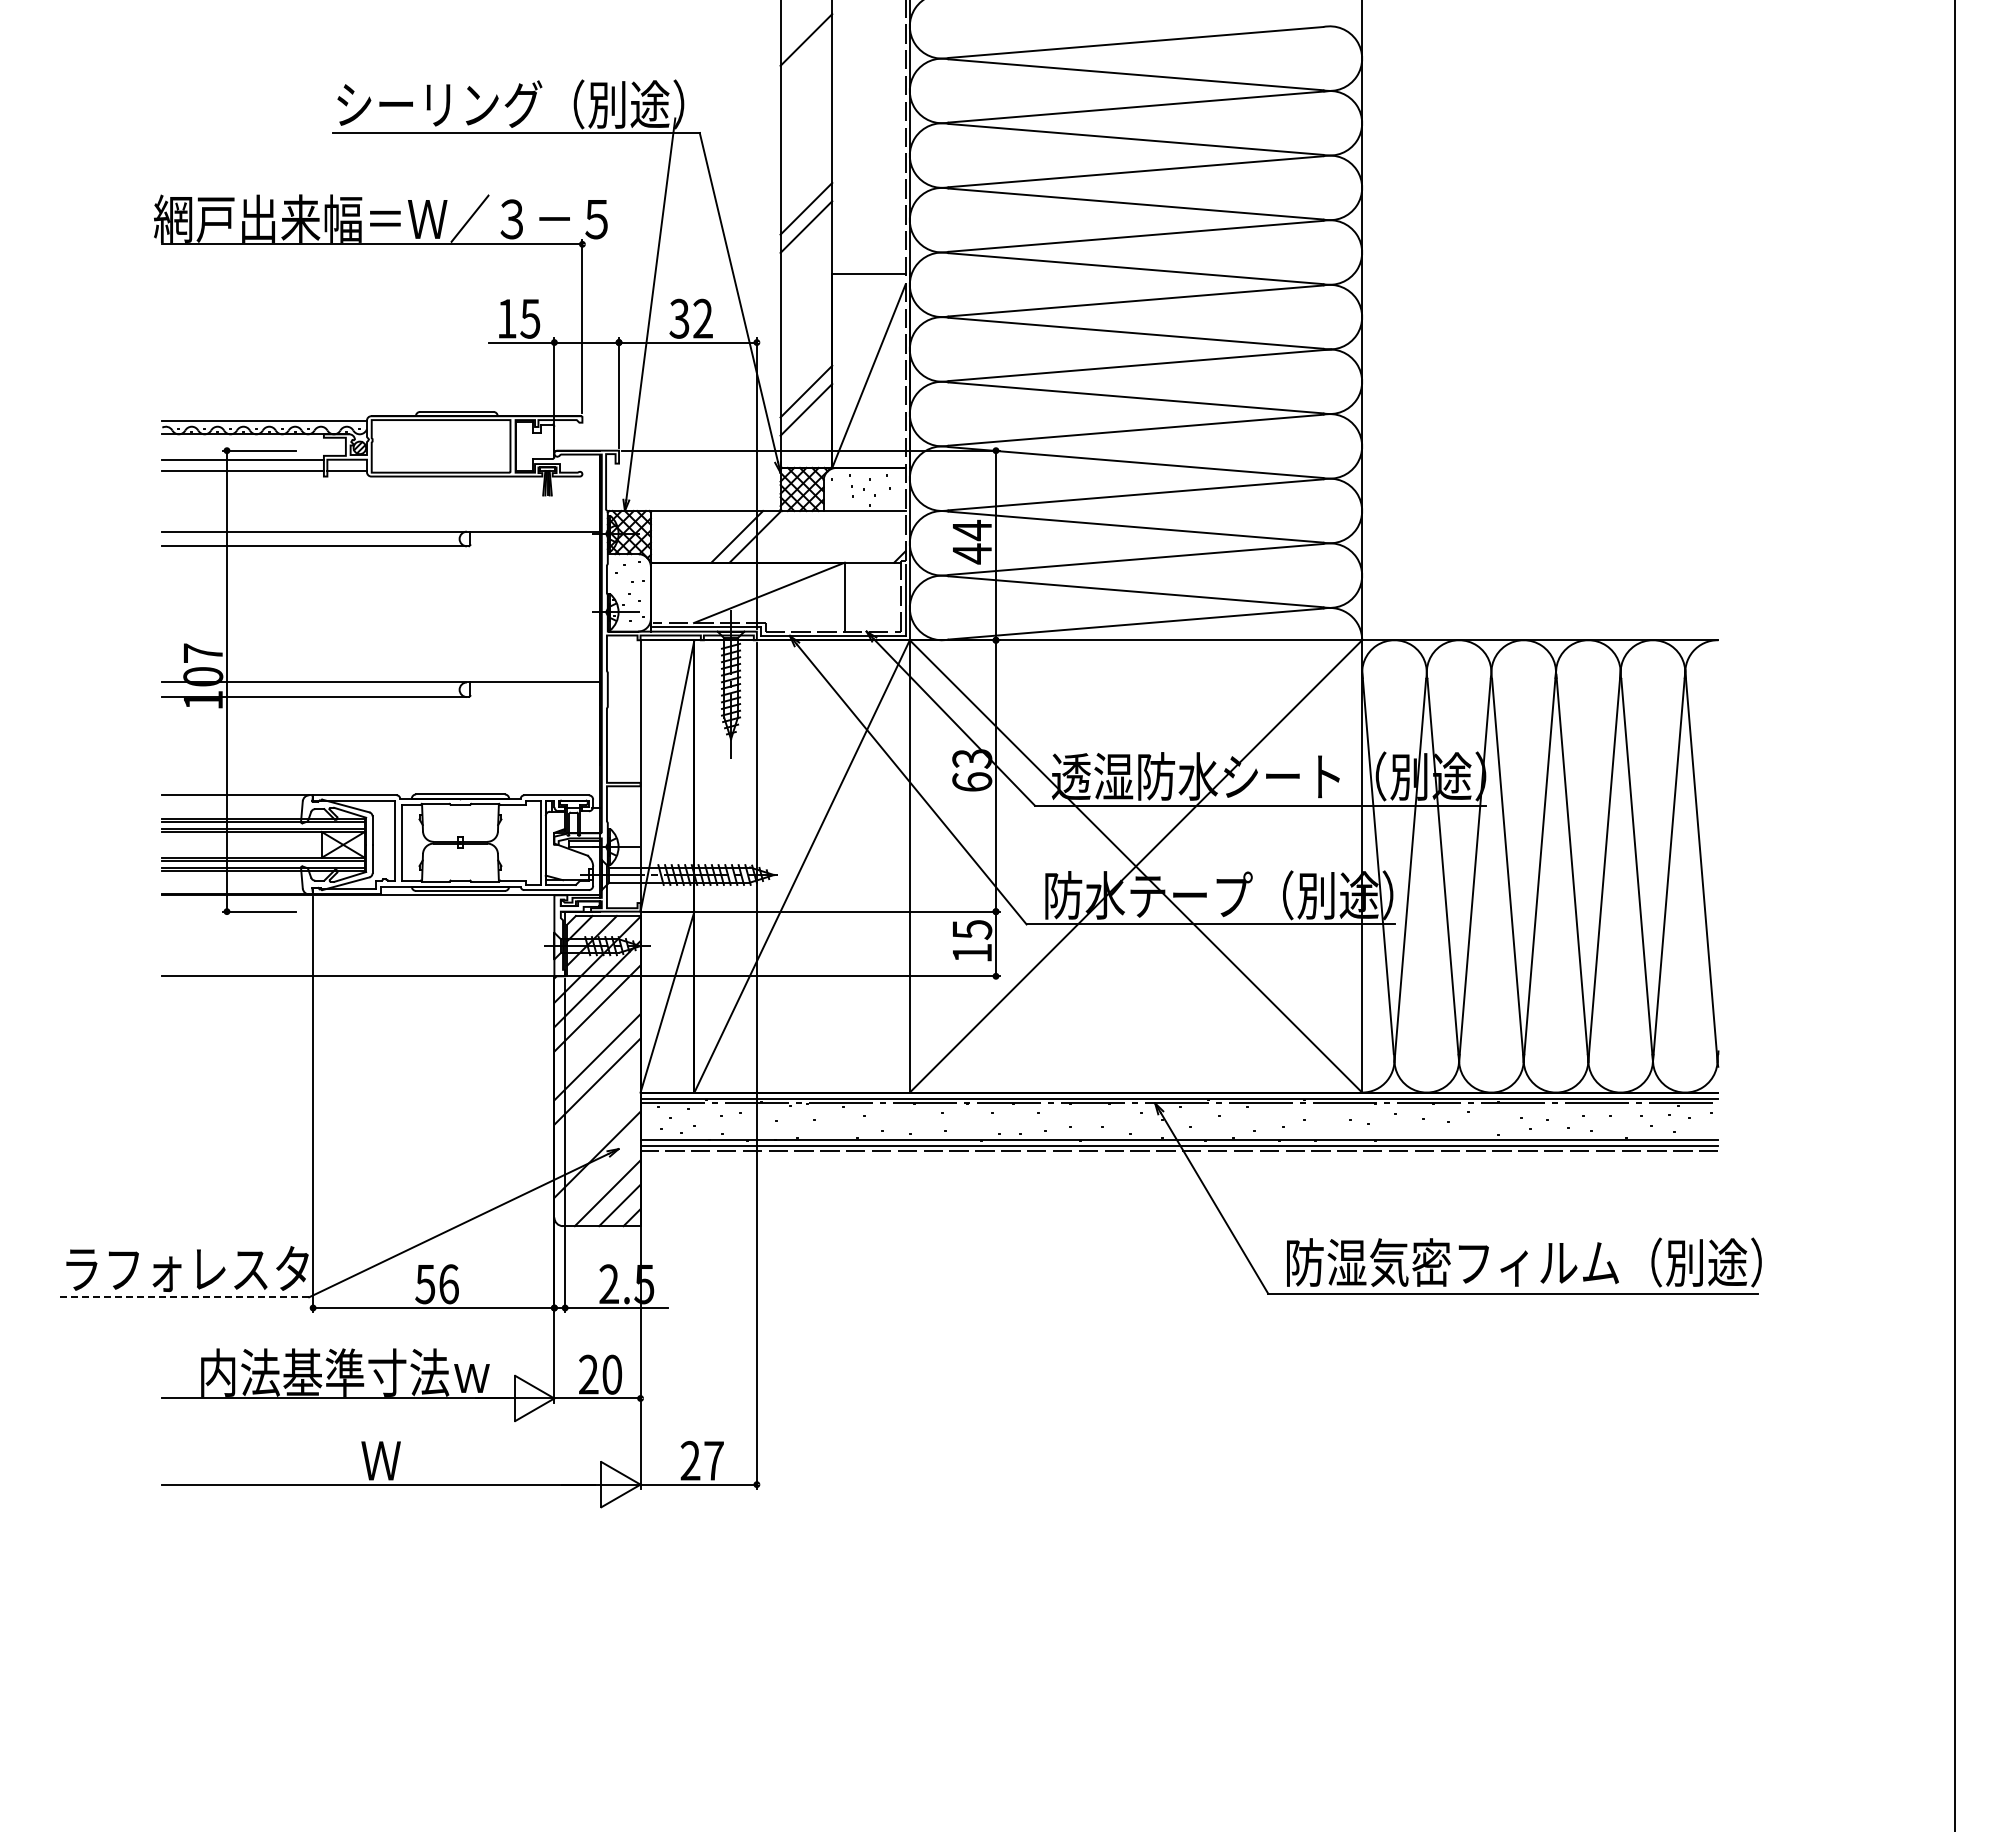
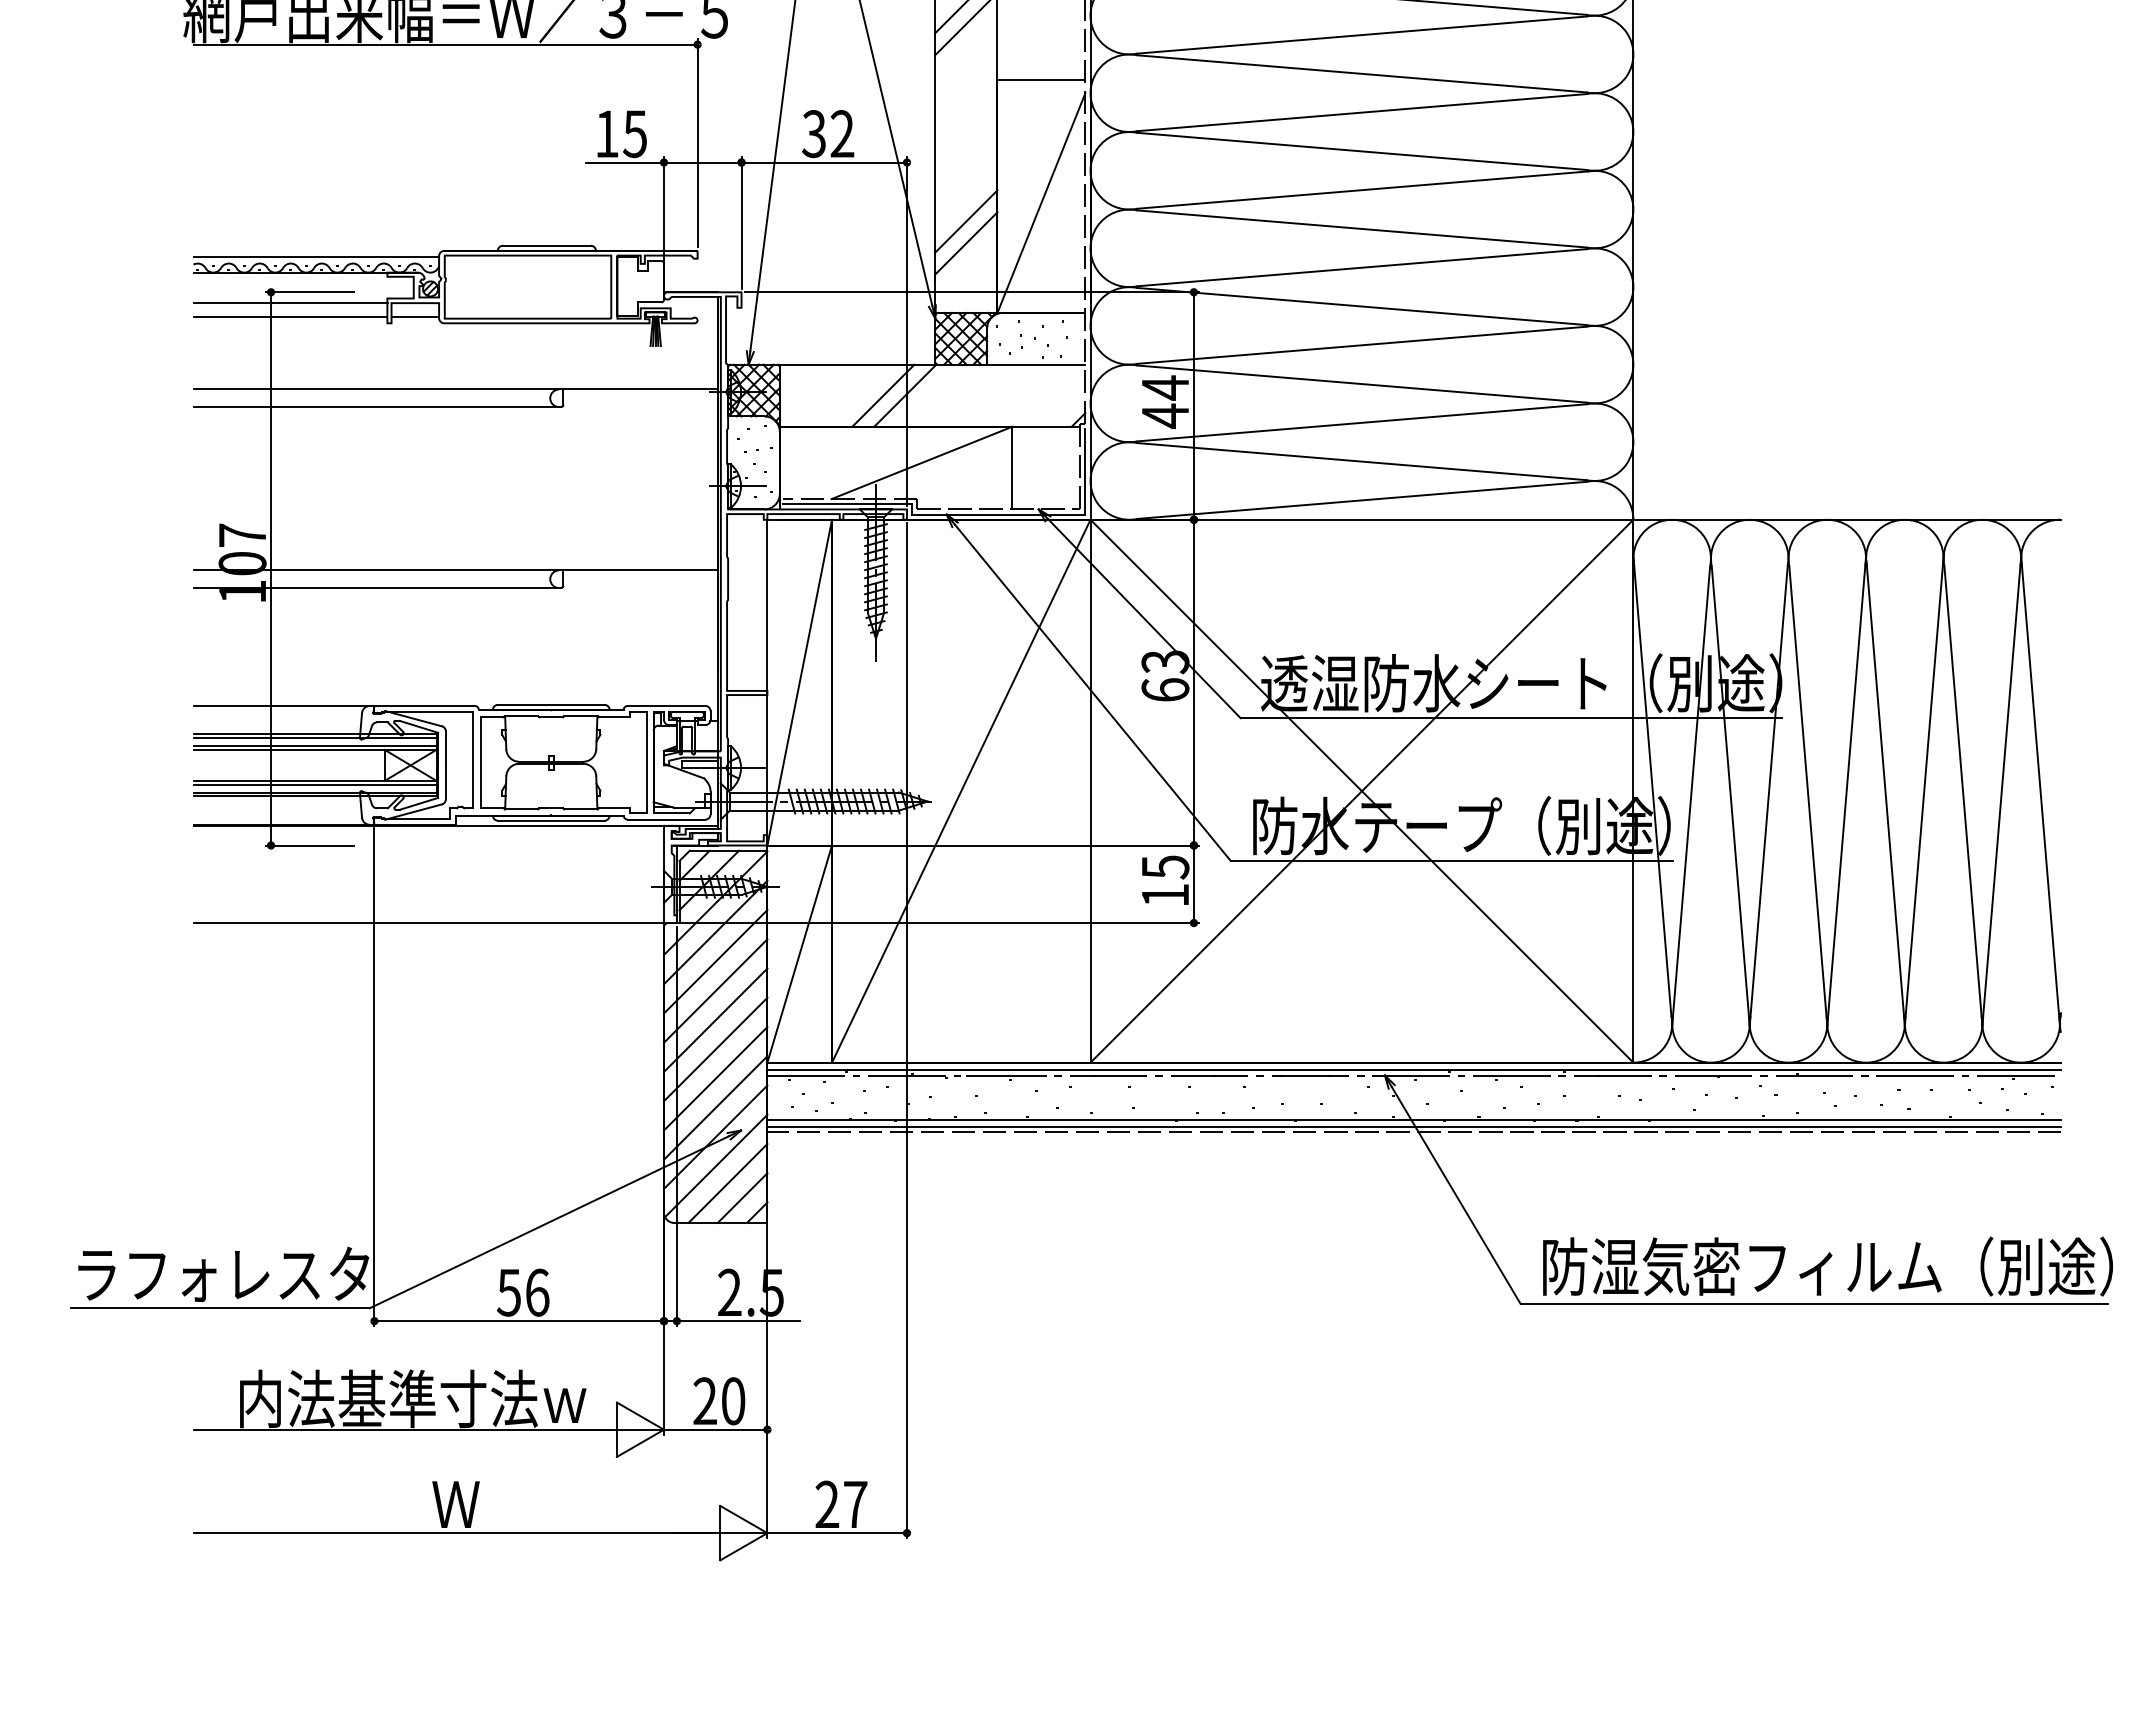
line: (597, 1032) -> (715, 990), added
line: (597, 1105) -> (715, 1078), added
line: (597, 1130) -> (715, 1108), added
line: (597, 1178) -> (715, 1165), added
line: (184, 1297) -> (220, 1308), dashed -> solid

